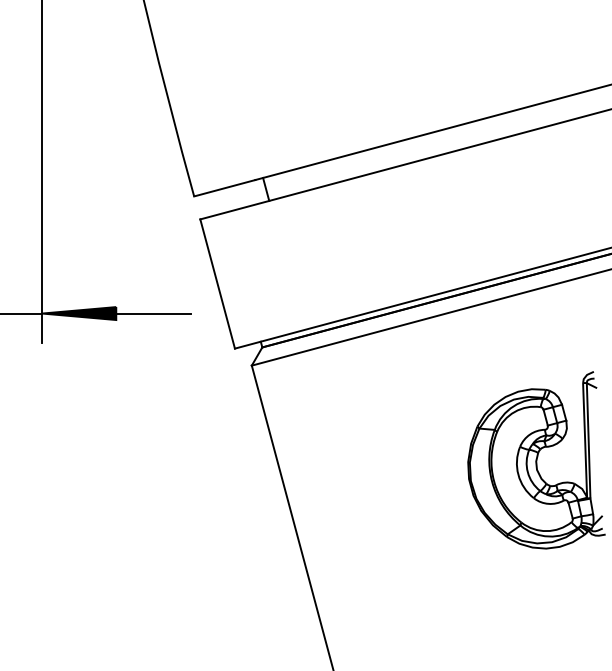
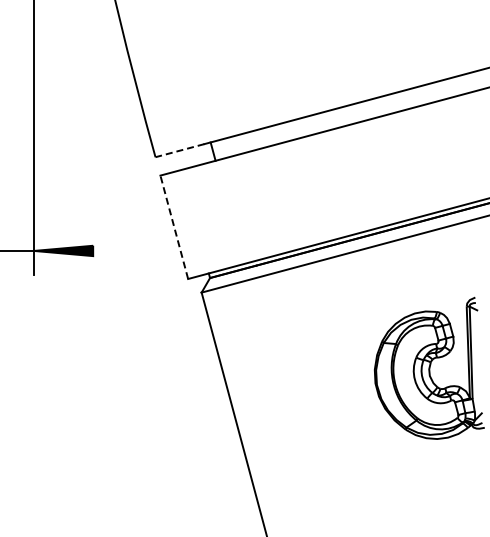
line: (224, 188) -> (179, 150), solid -> dashed
line: (217, 284) -> (174, 227), solid -> dashed
line: (152, 313) -> (122, 250), removed

